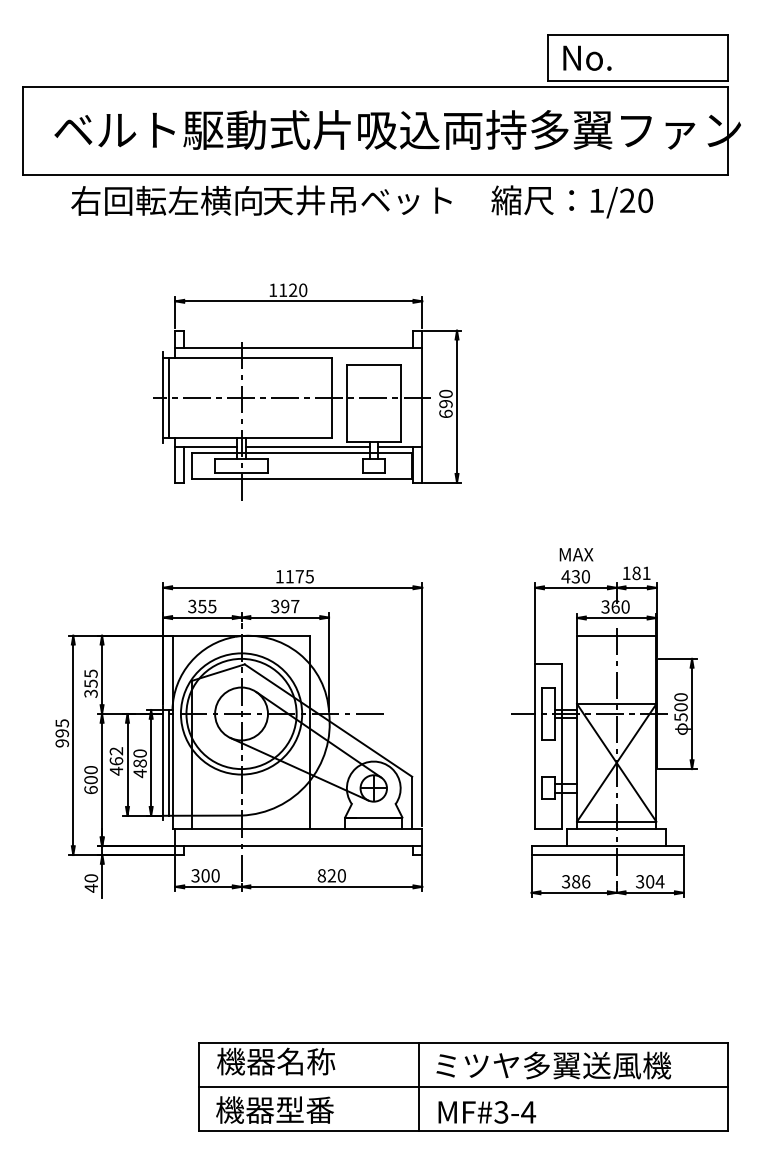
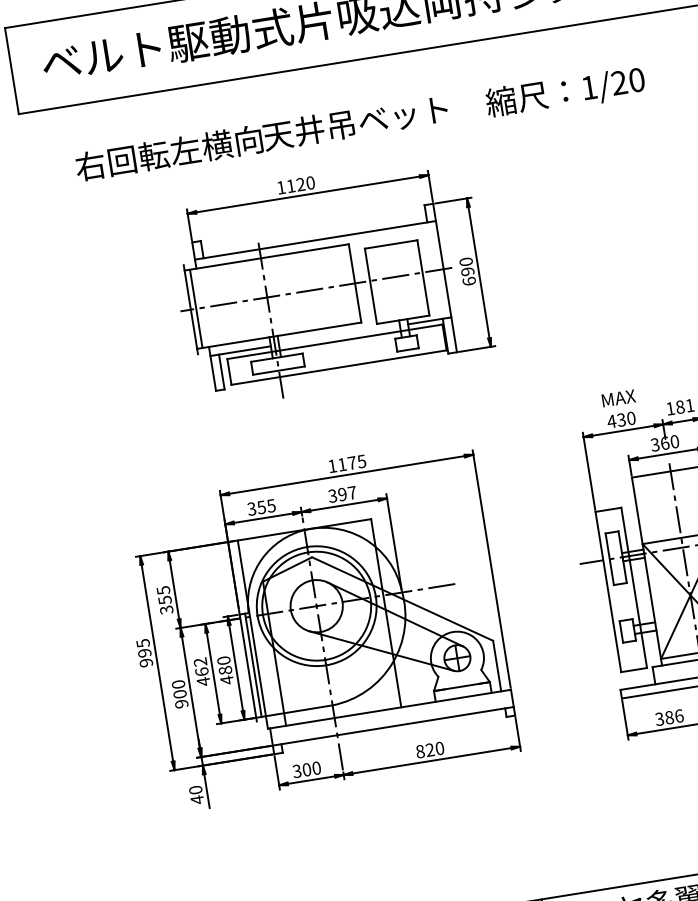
text: (261, 200) -> (261, 138), moved
text: (572, 201) -> (565, 92), moved
line: (307, 447) -> (339, 335), removed
text: (90, 789) -> (181, 703), 600 -> 900

